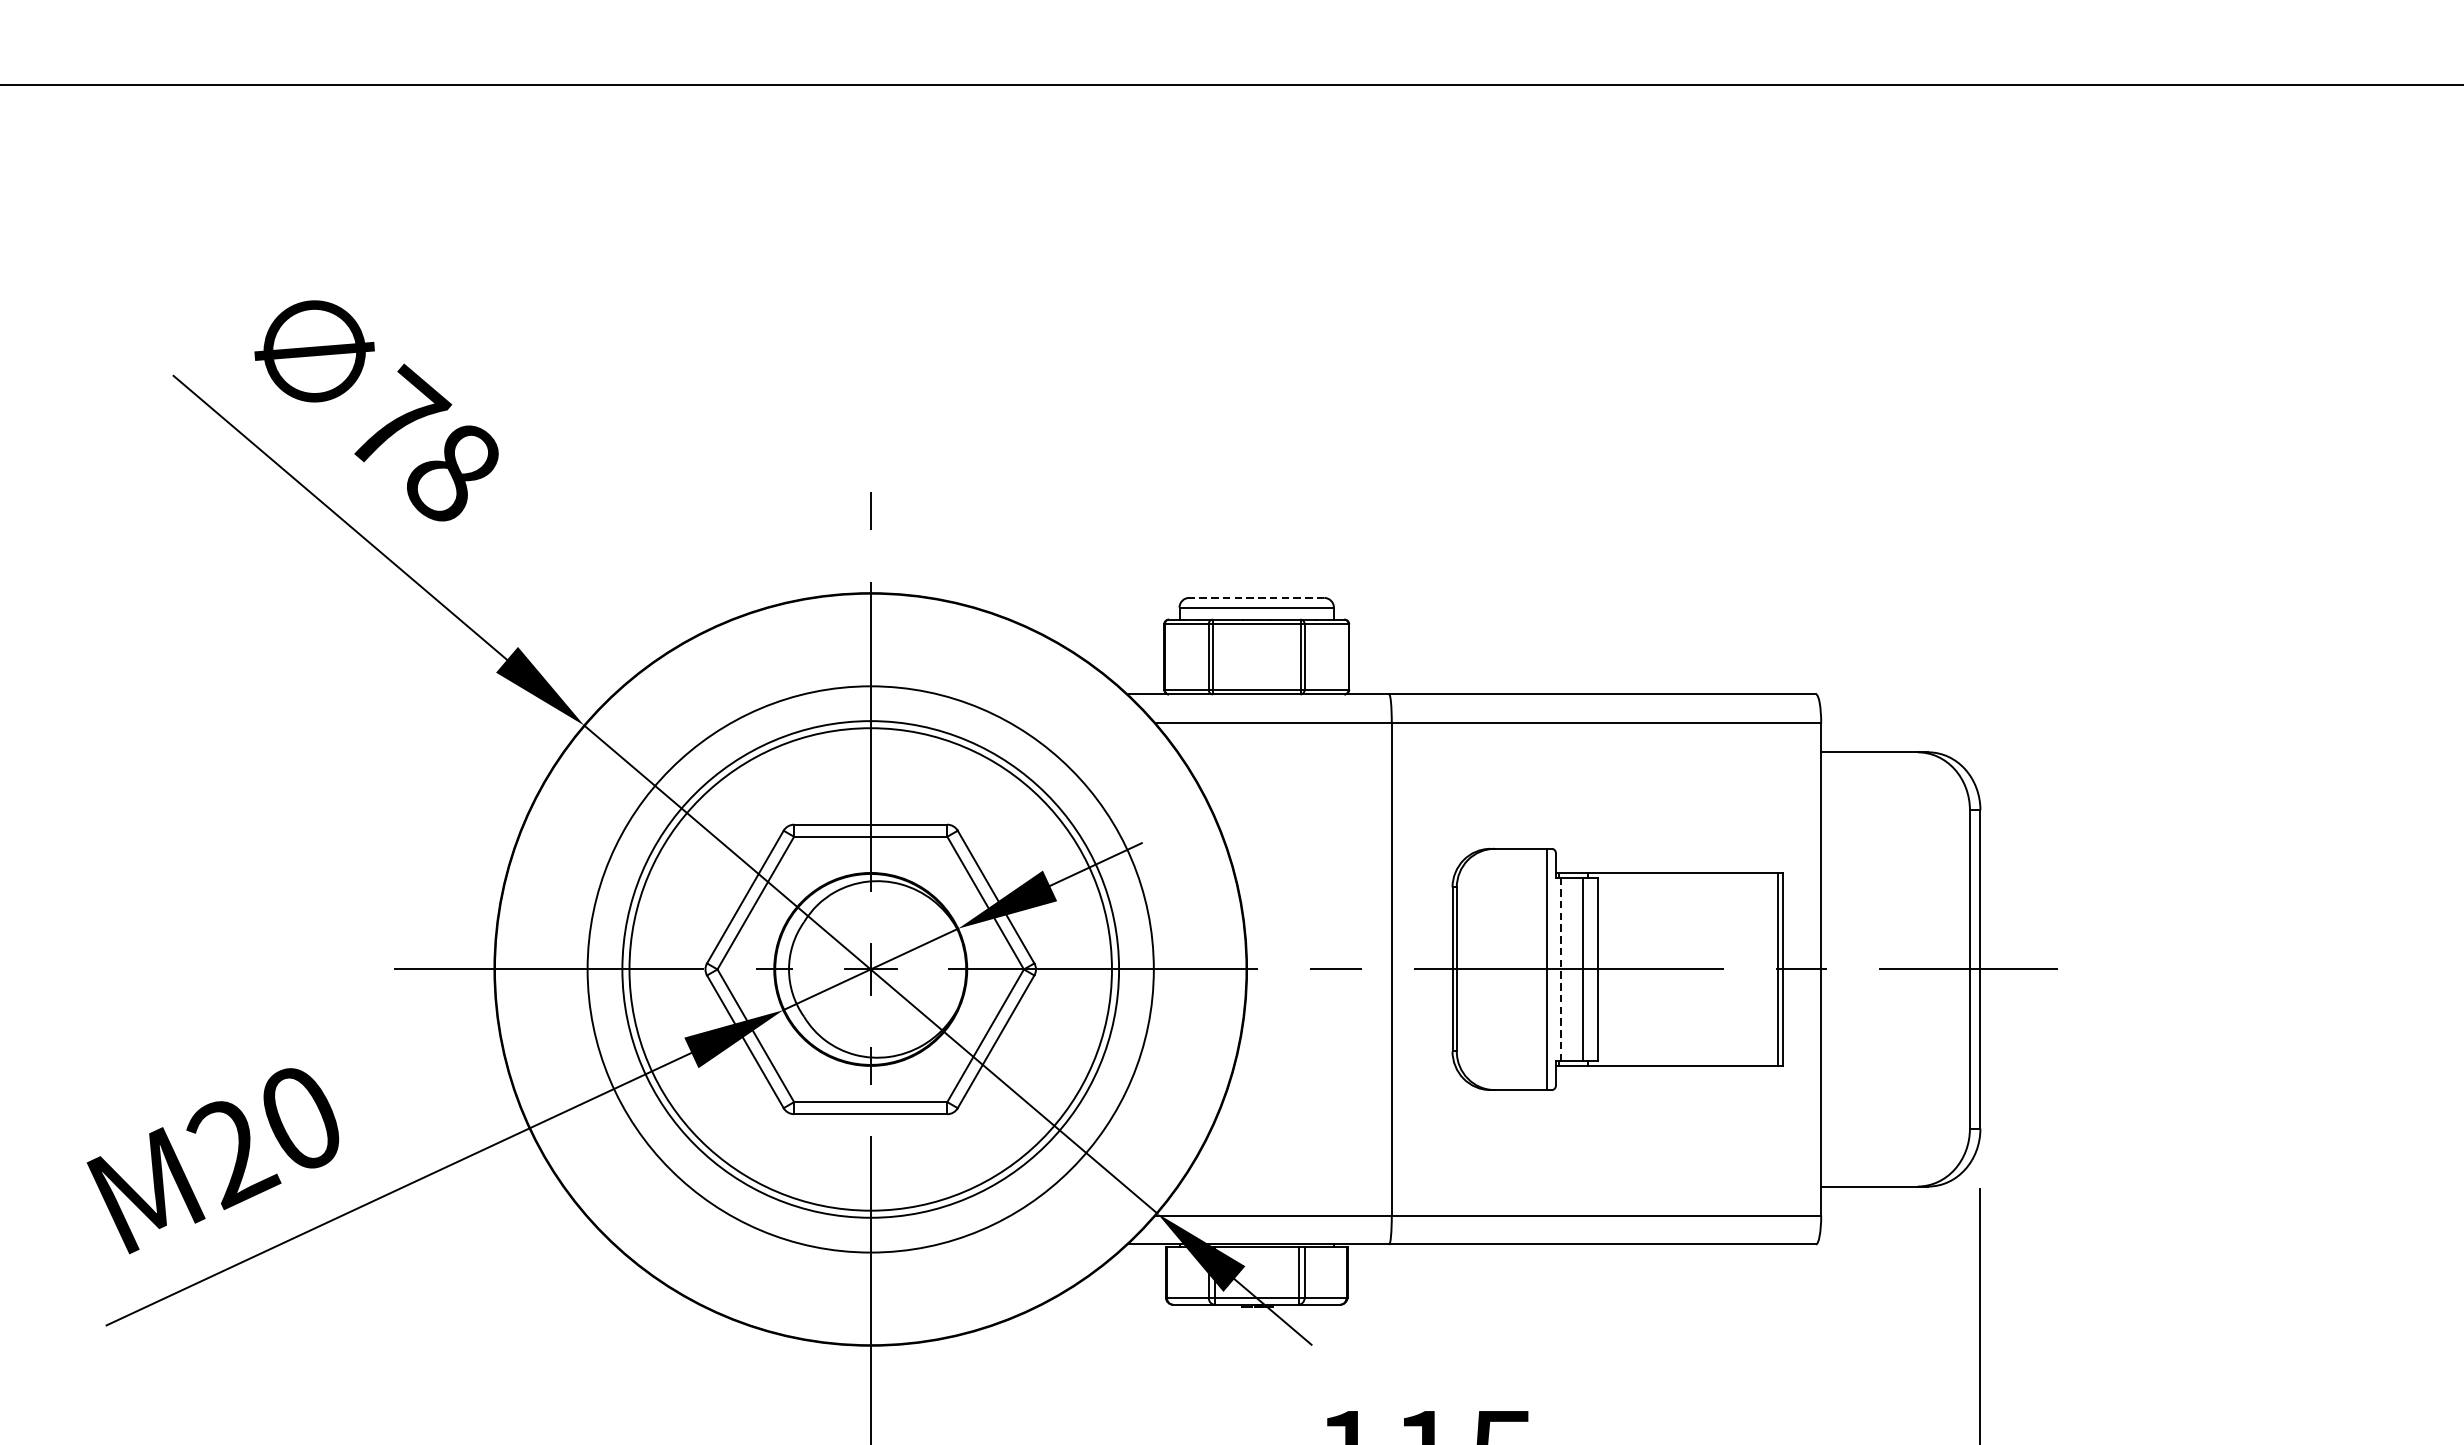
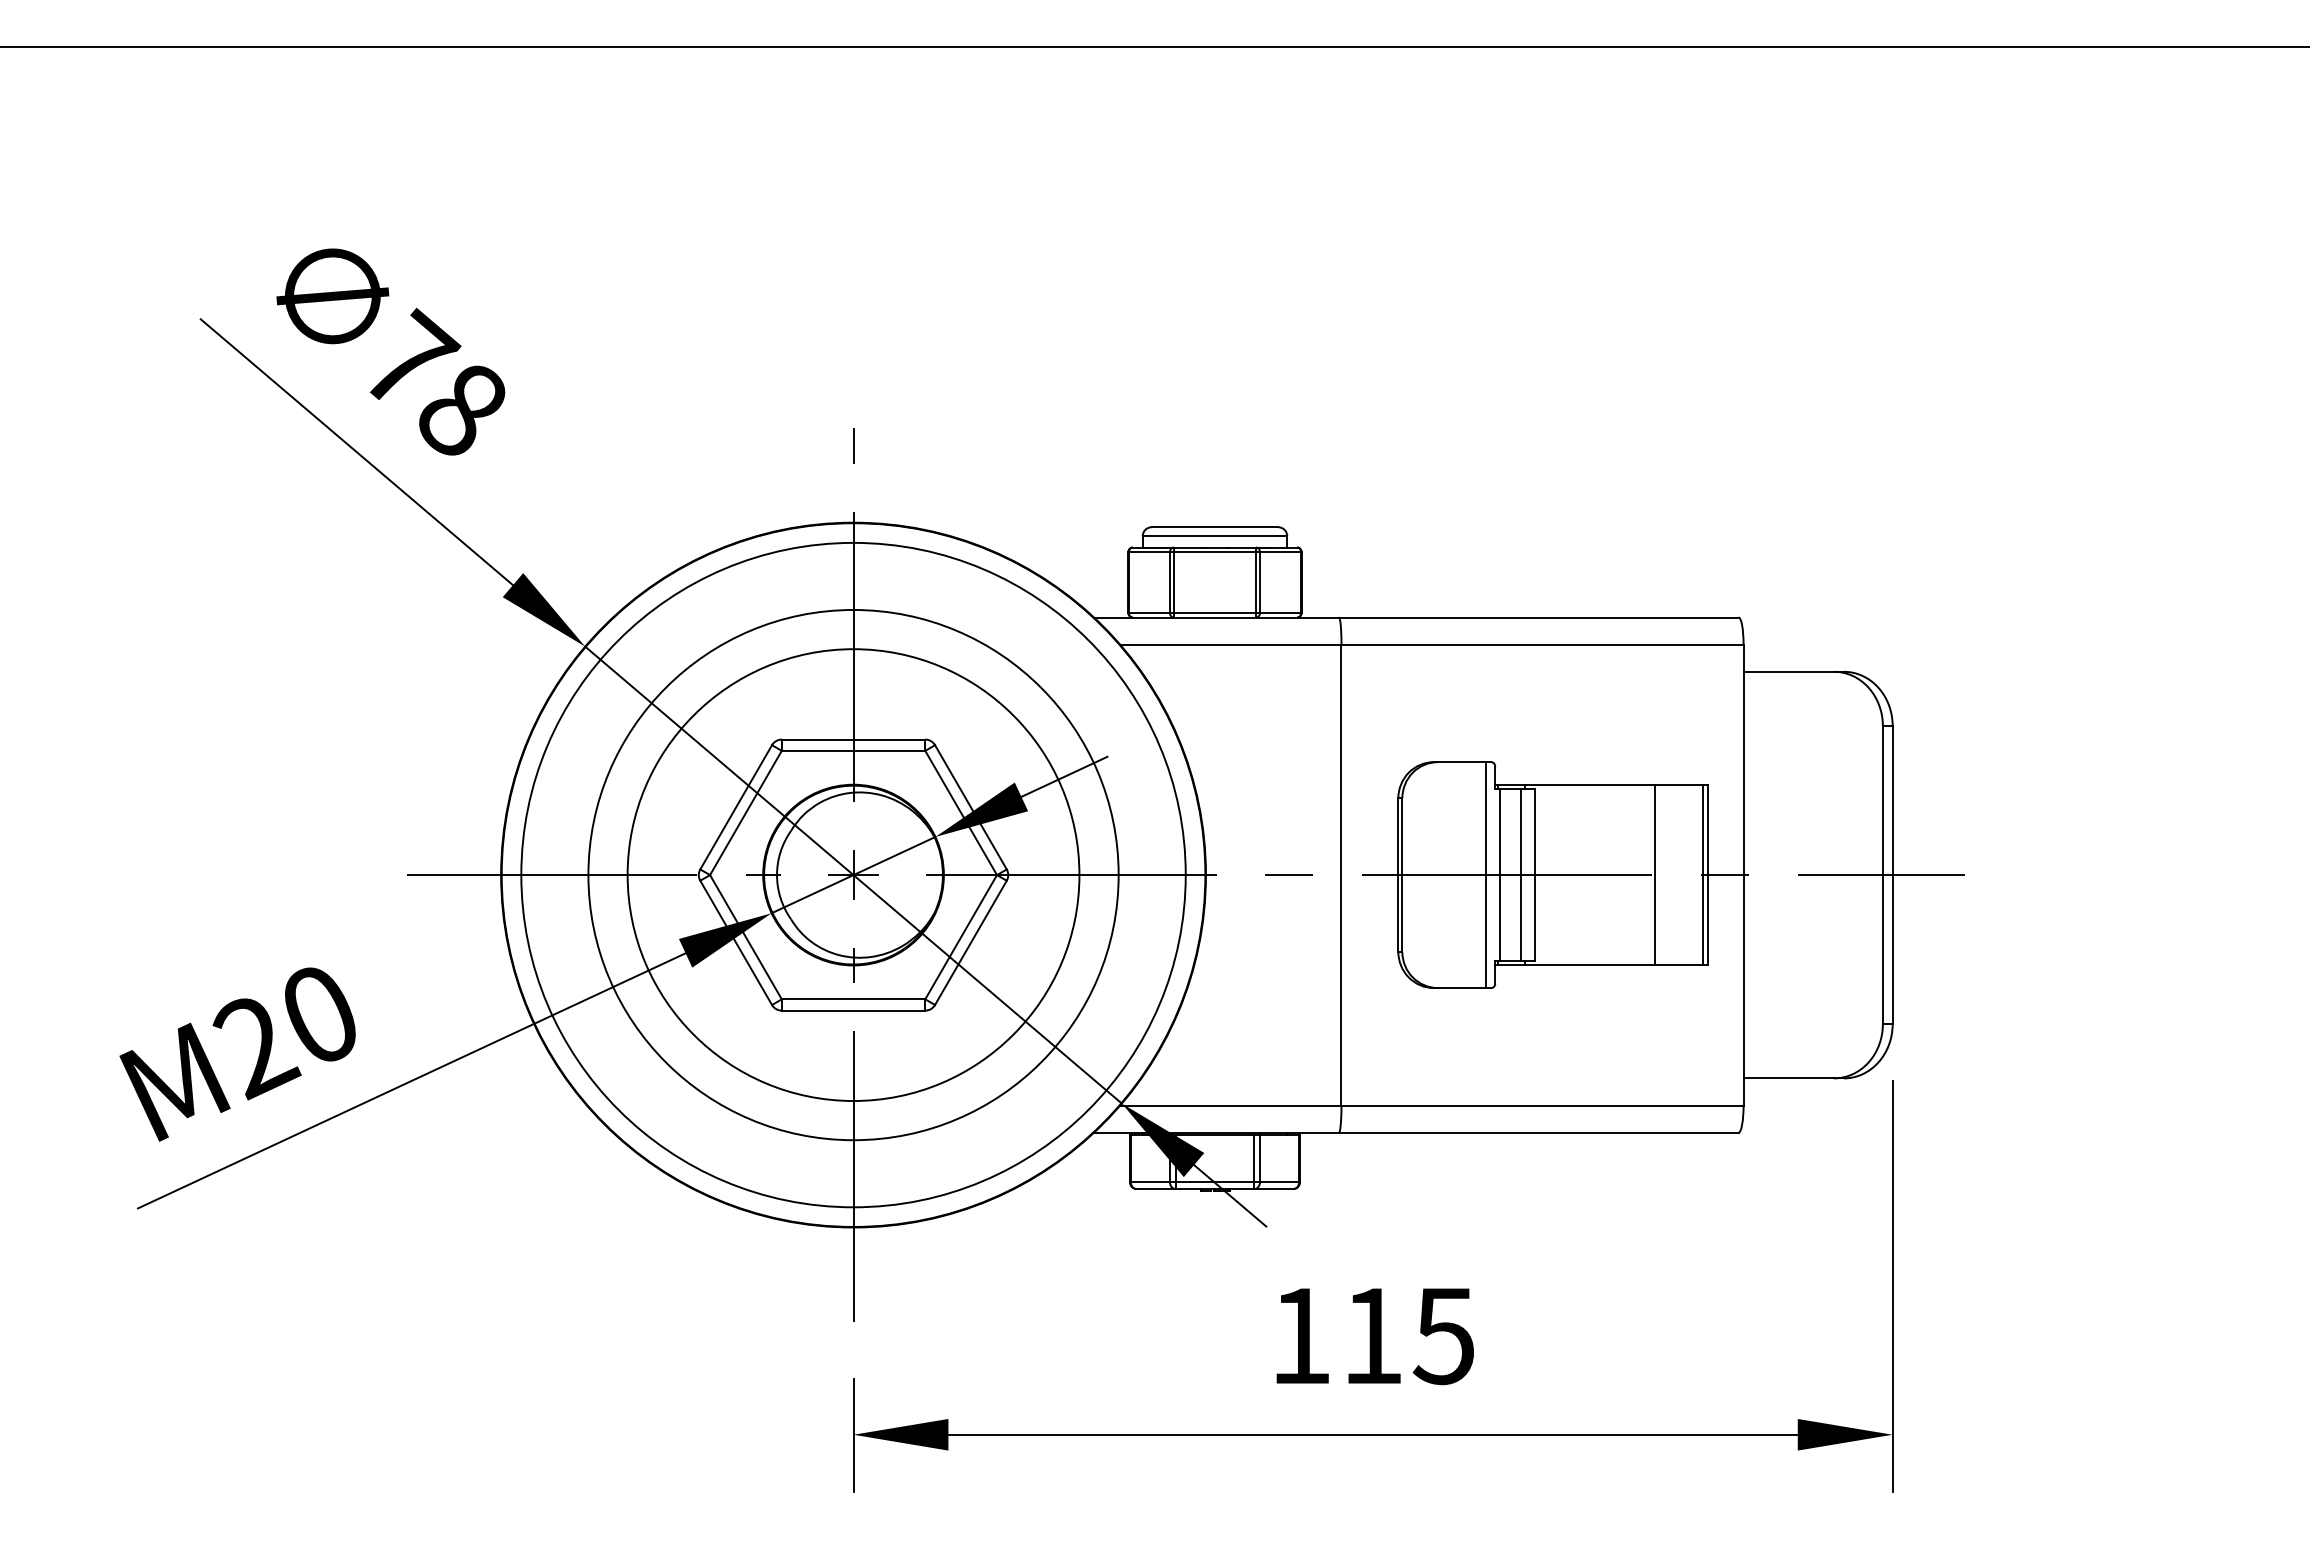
line: (1256, 598) -> (1214, 527), dashed -> solid
circle: (870, 968) -> (853, 874), size x1.43
line: (1726, 968) -> (1654, 874), added
line: (1560, 969) -> (1499, 875), dashed -> solid

